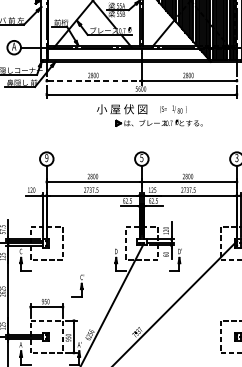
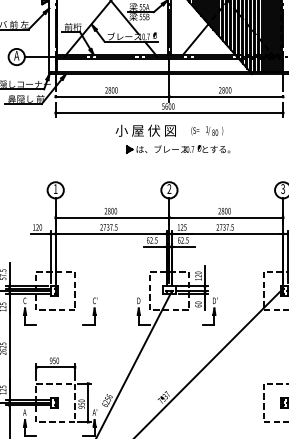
line: (95, 80) -> (113, 96), dashed -> solid
part: (159, 123) -> (178, 149), moved
text: (46, 157) -> (55, 188), 9 -> 1
text: (141, 157) -> (169, 188), 5 -> 2
part: (77, 286) -> (89, 311), moved

